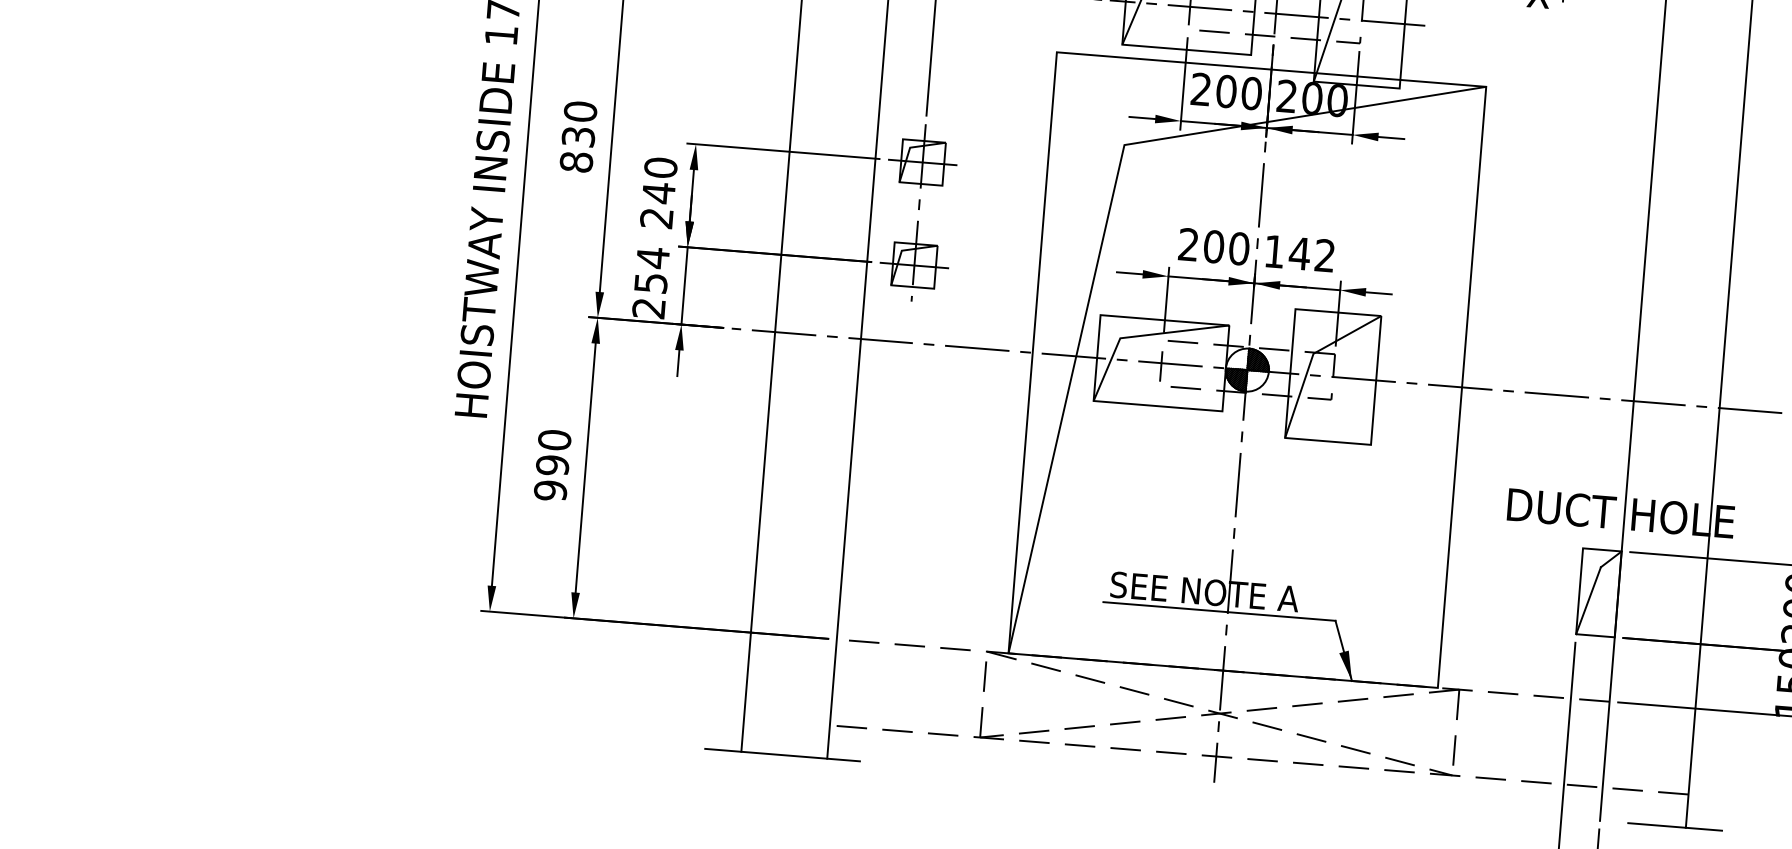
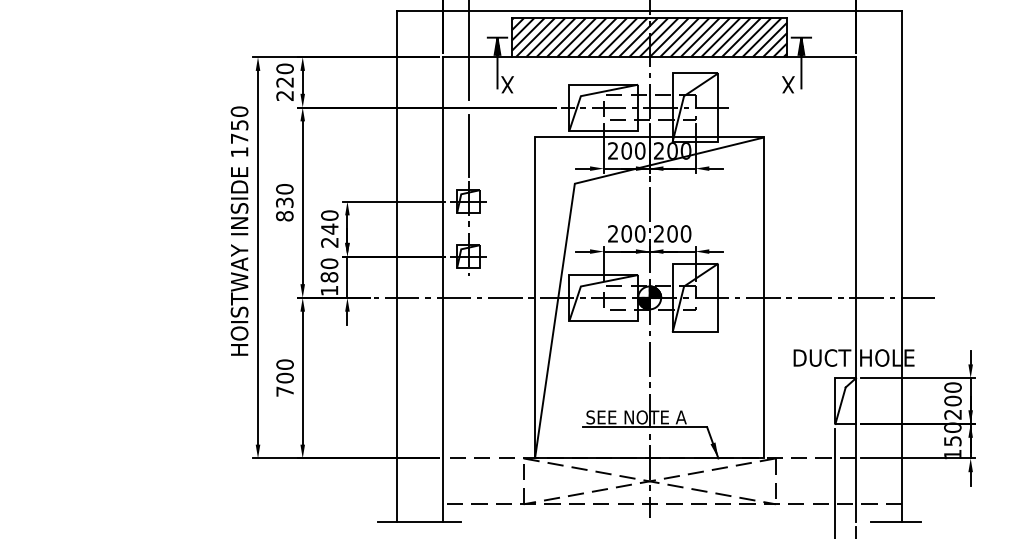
text: (1299, 252) -> (672, 233), 142 -> 200
text: (651, 281) -> (329, 276), 254 -> 180
text: (550, 477) -> (284, 384), 990 -> 700

